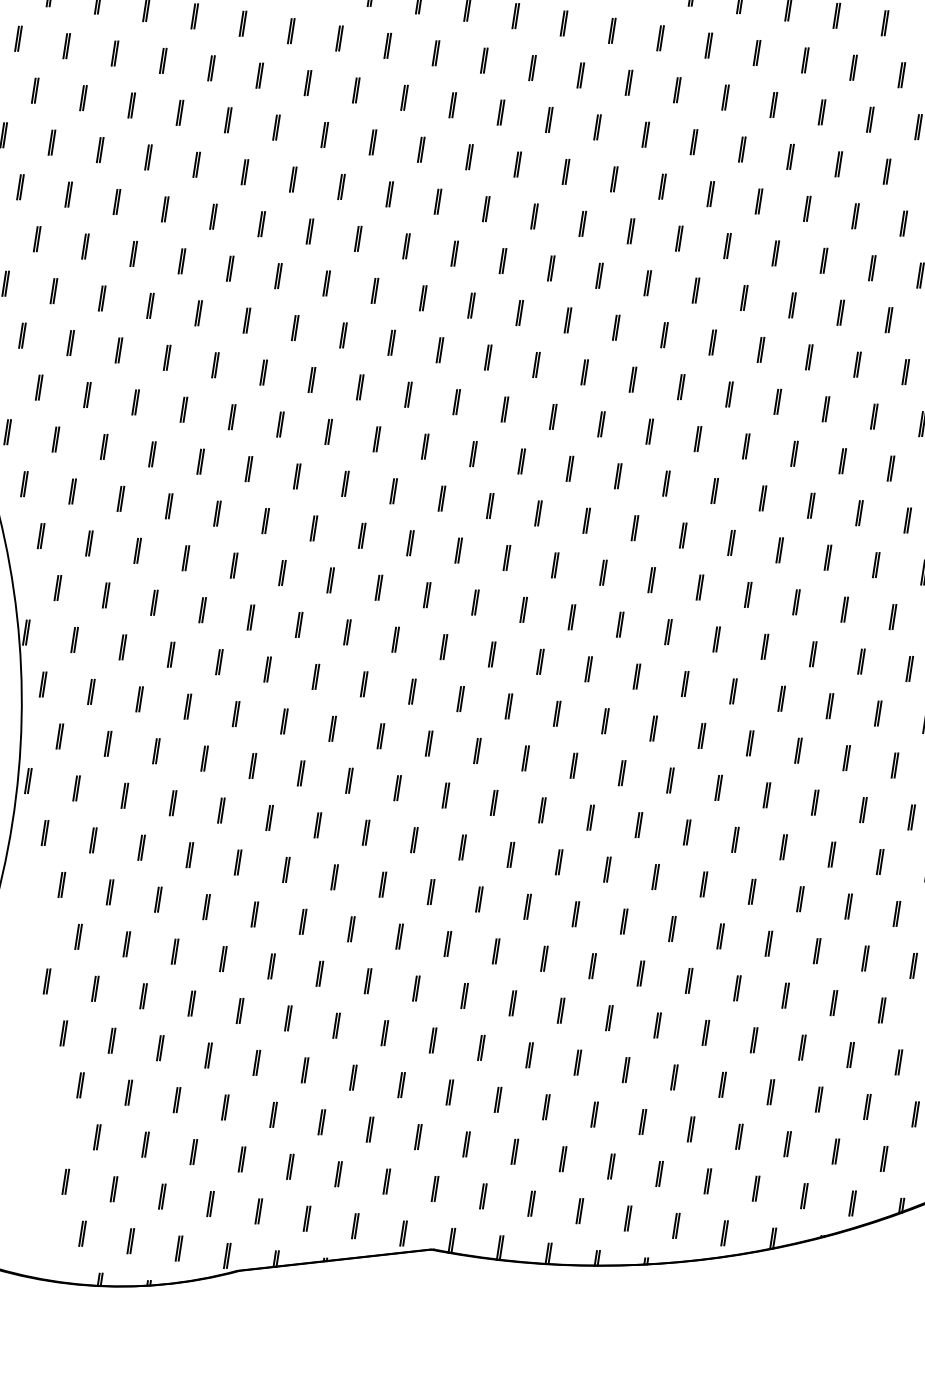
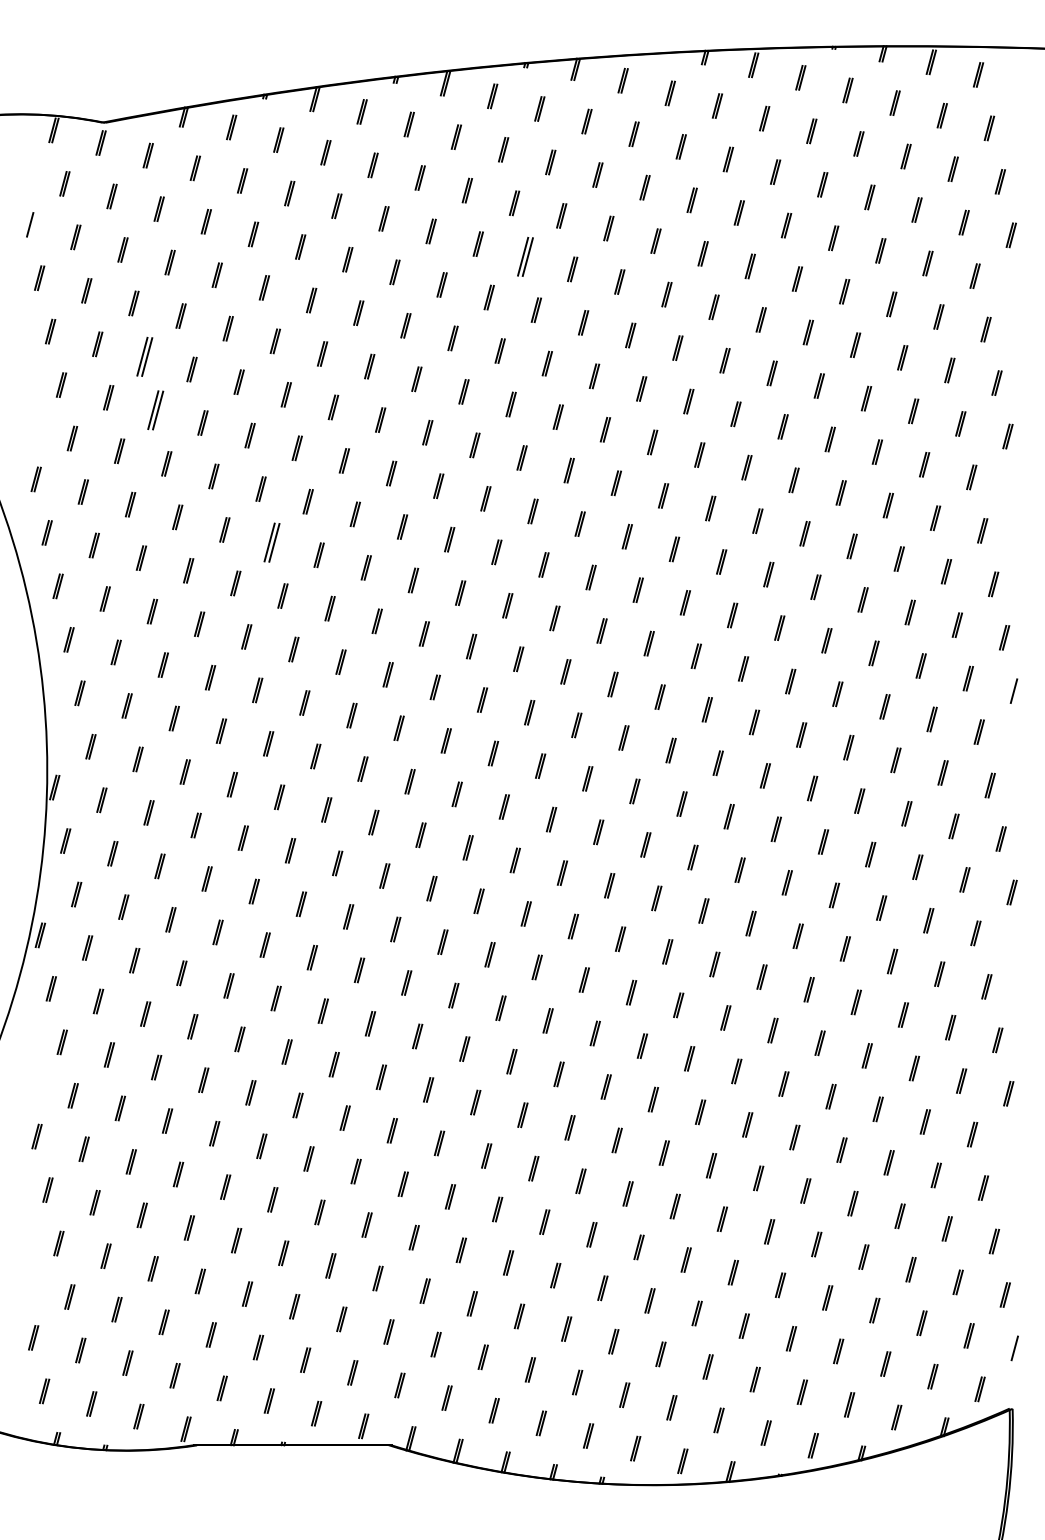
part: (436, 53) -> (525, 256), size x1.6
part: (68, 194) -> (144, 356), size x1.6
part: (85, 246) -> (155, 410), size x1.6
part: (214, 365) -> (271, 542), size x1.6

